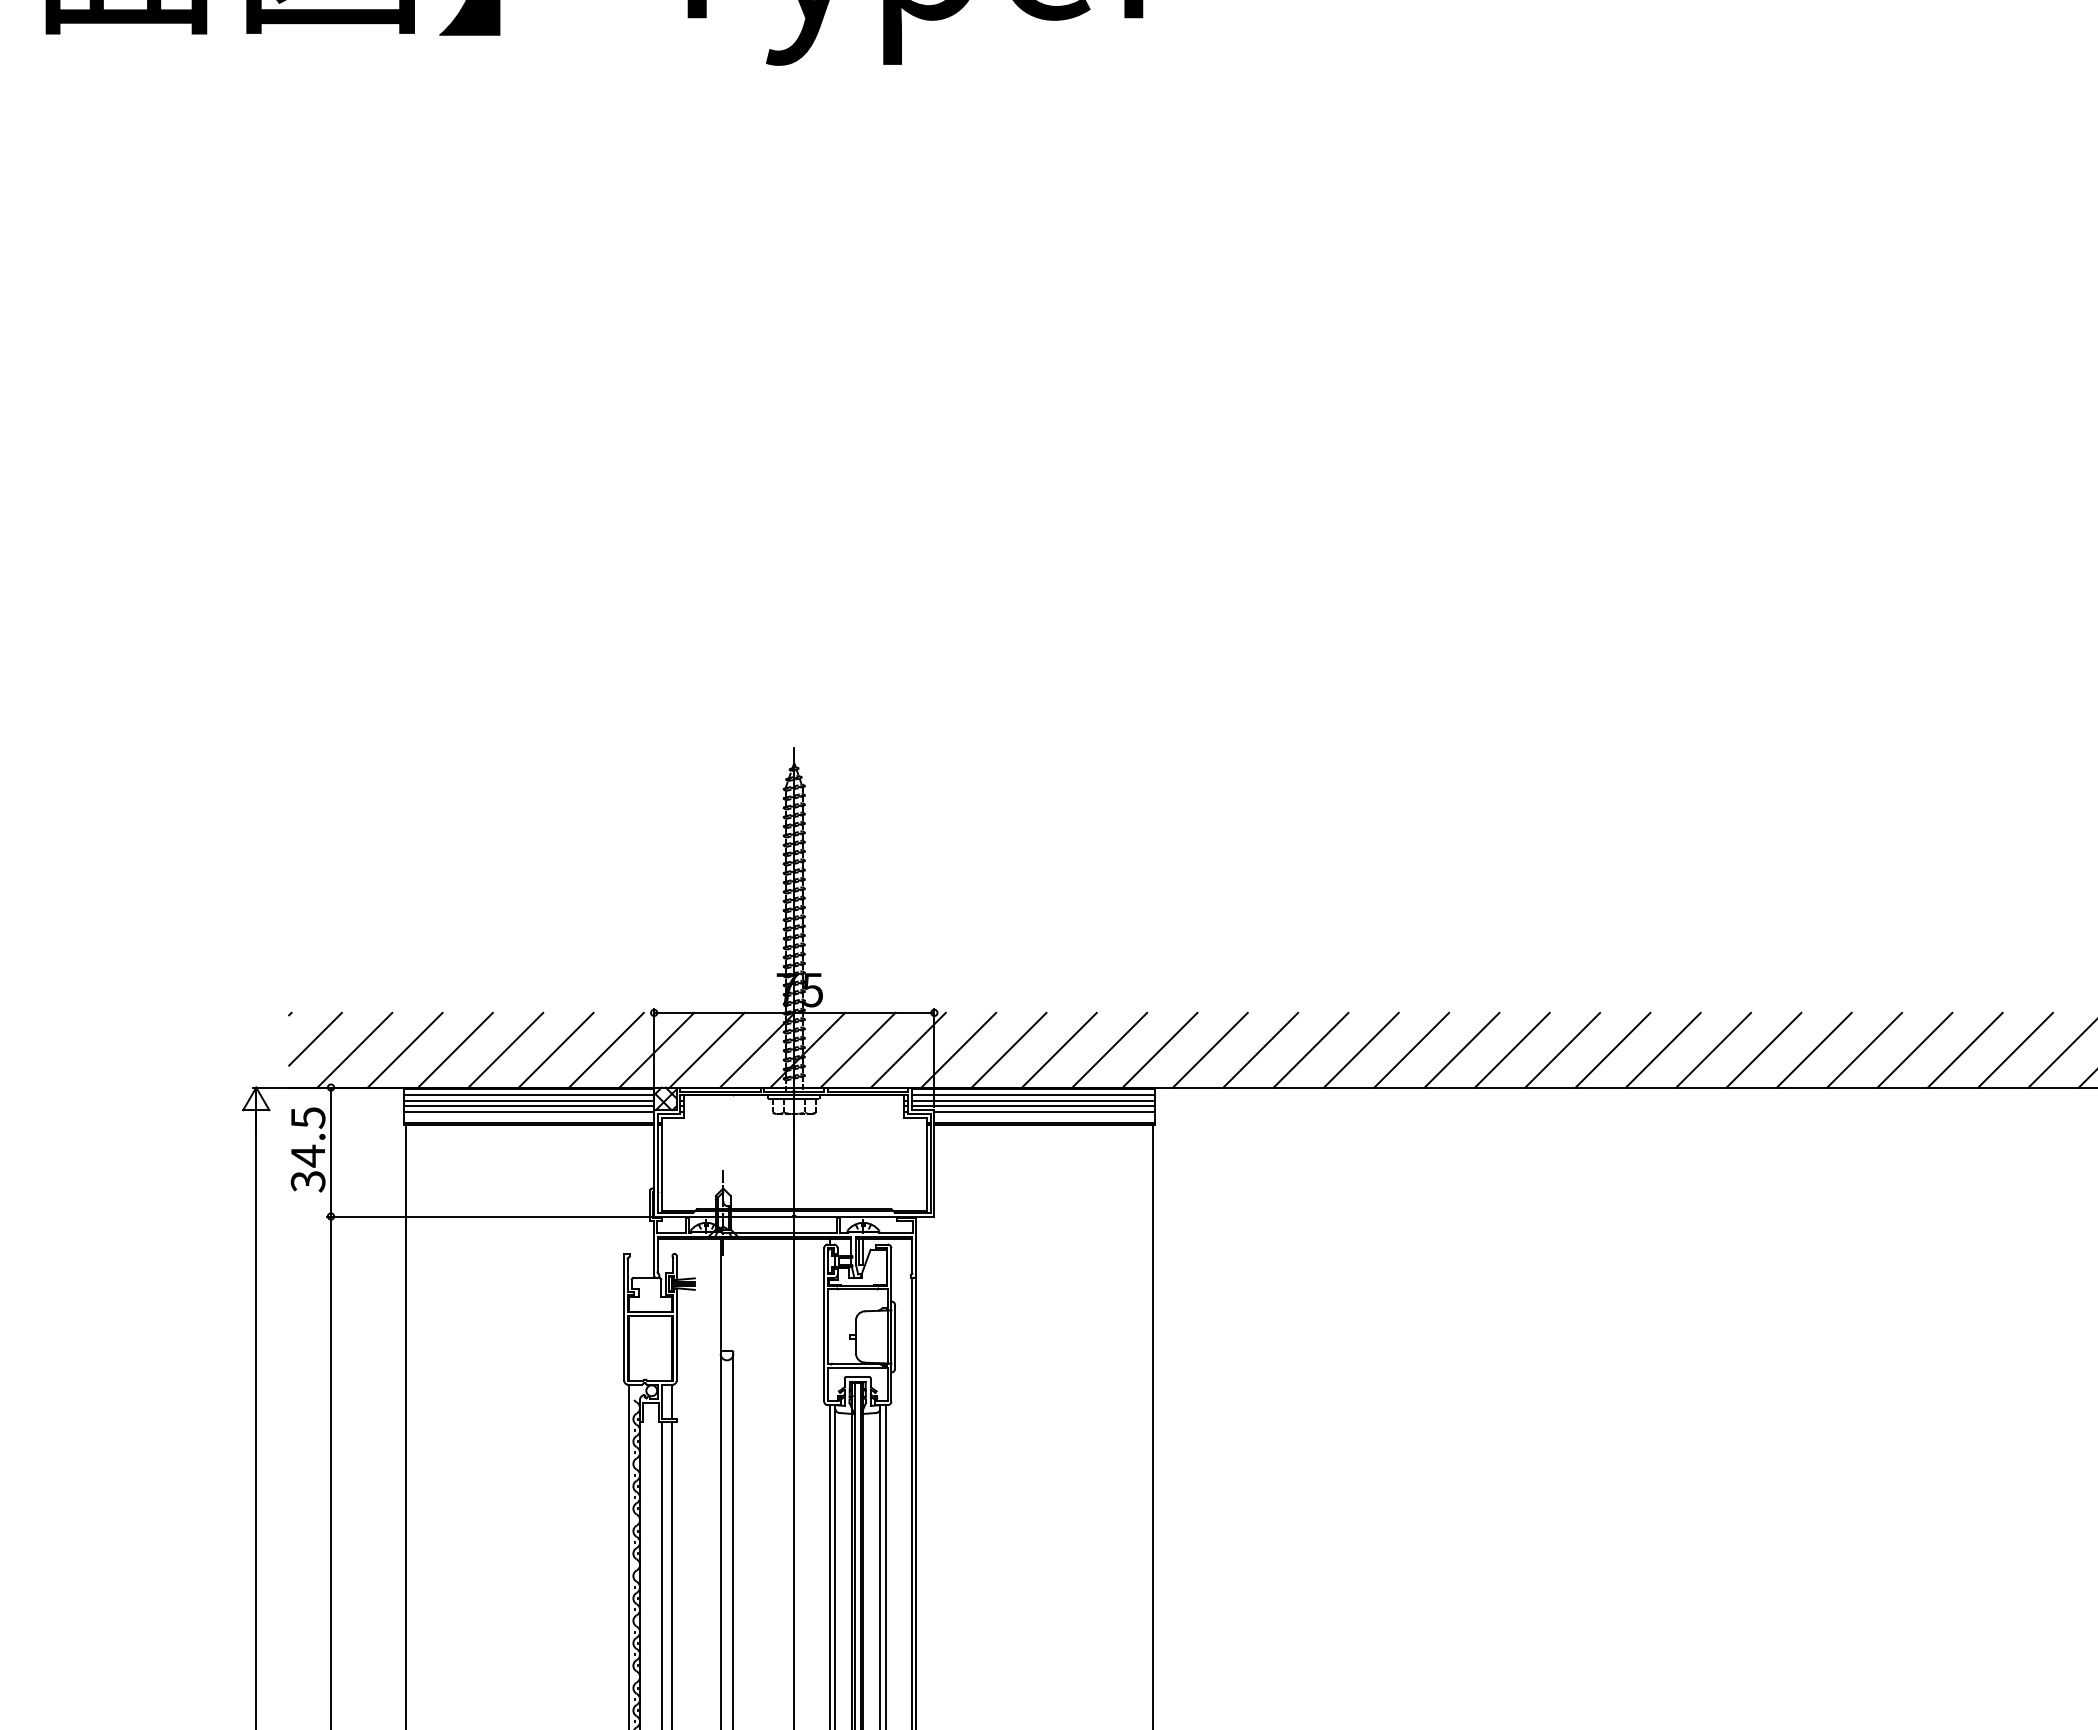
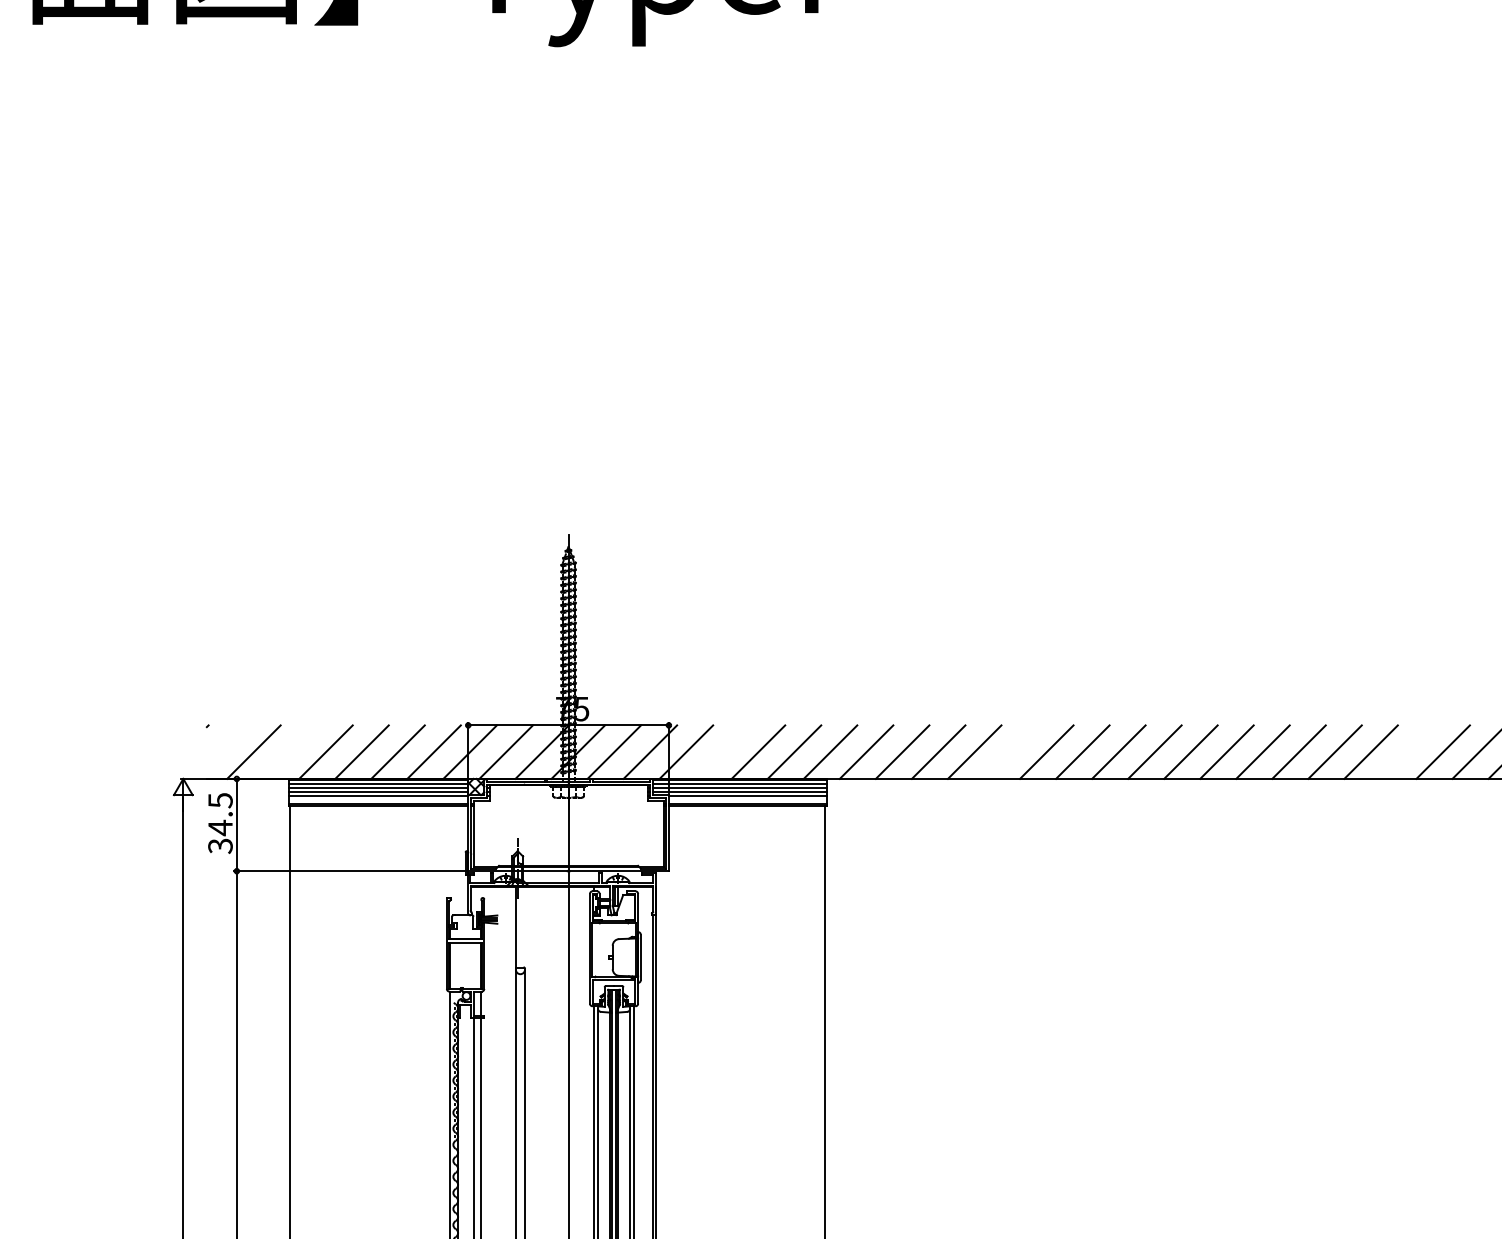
line: (315, 1038) -> (225, 743), removed
line: (404, 1049) -> (289, 751), removed
line: (1008, 1049) -> (721, 751), removed
line: (1411, 1049) -> (1010, 751), removed
line: (1964, 1049) -> (1406, 751), removed

